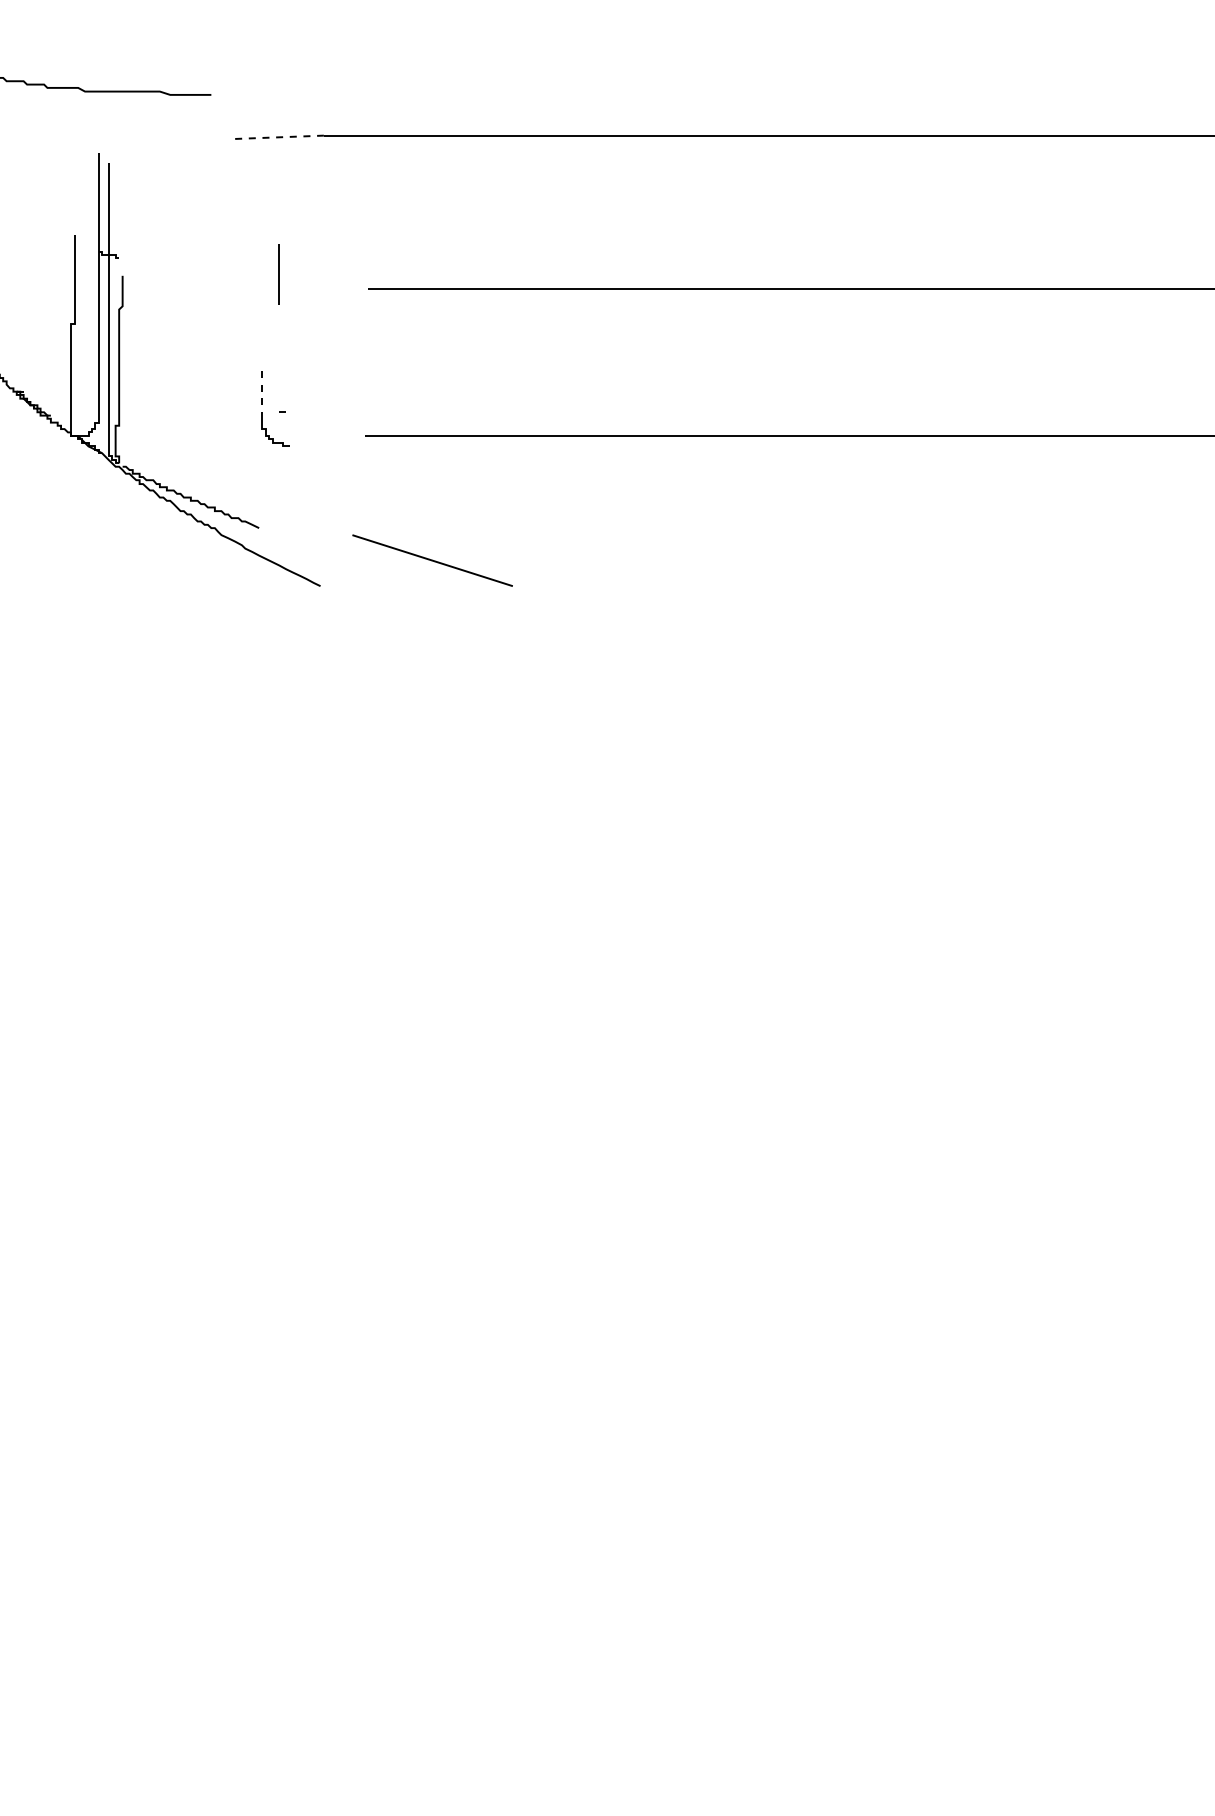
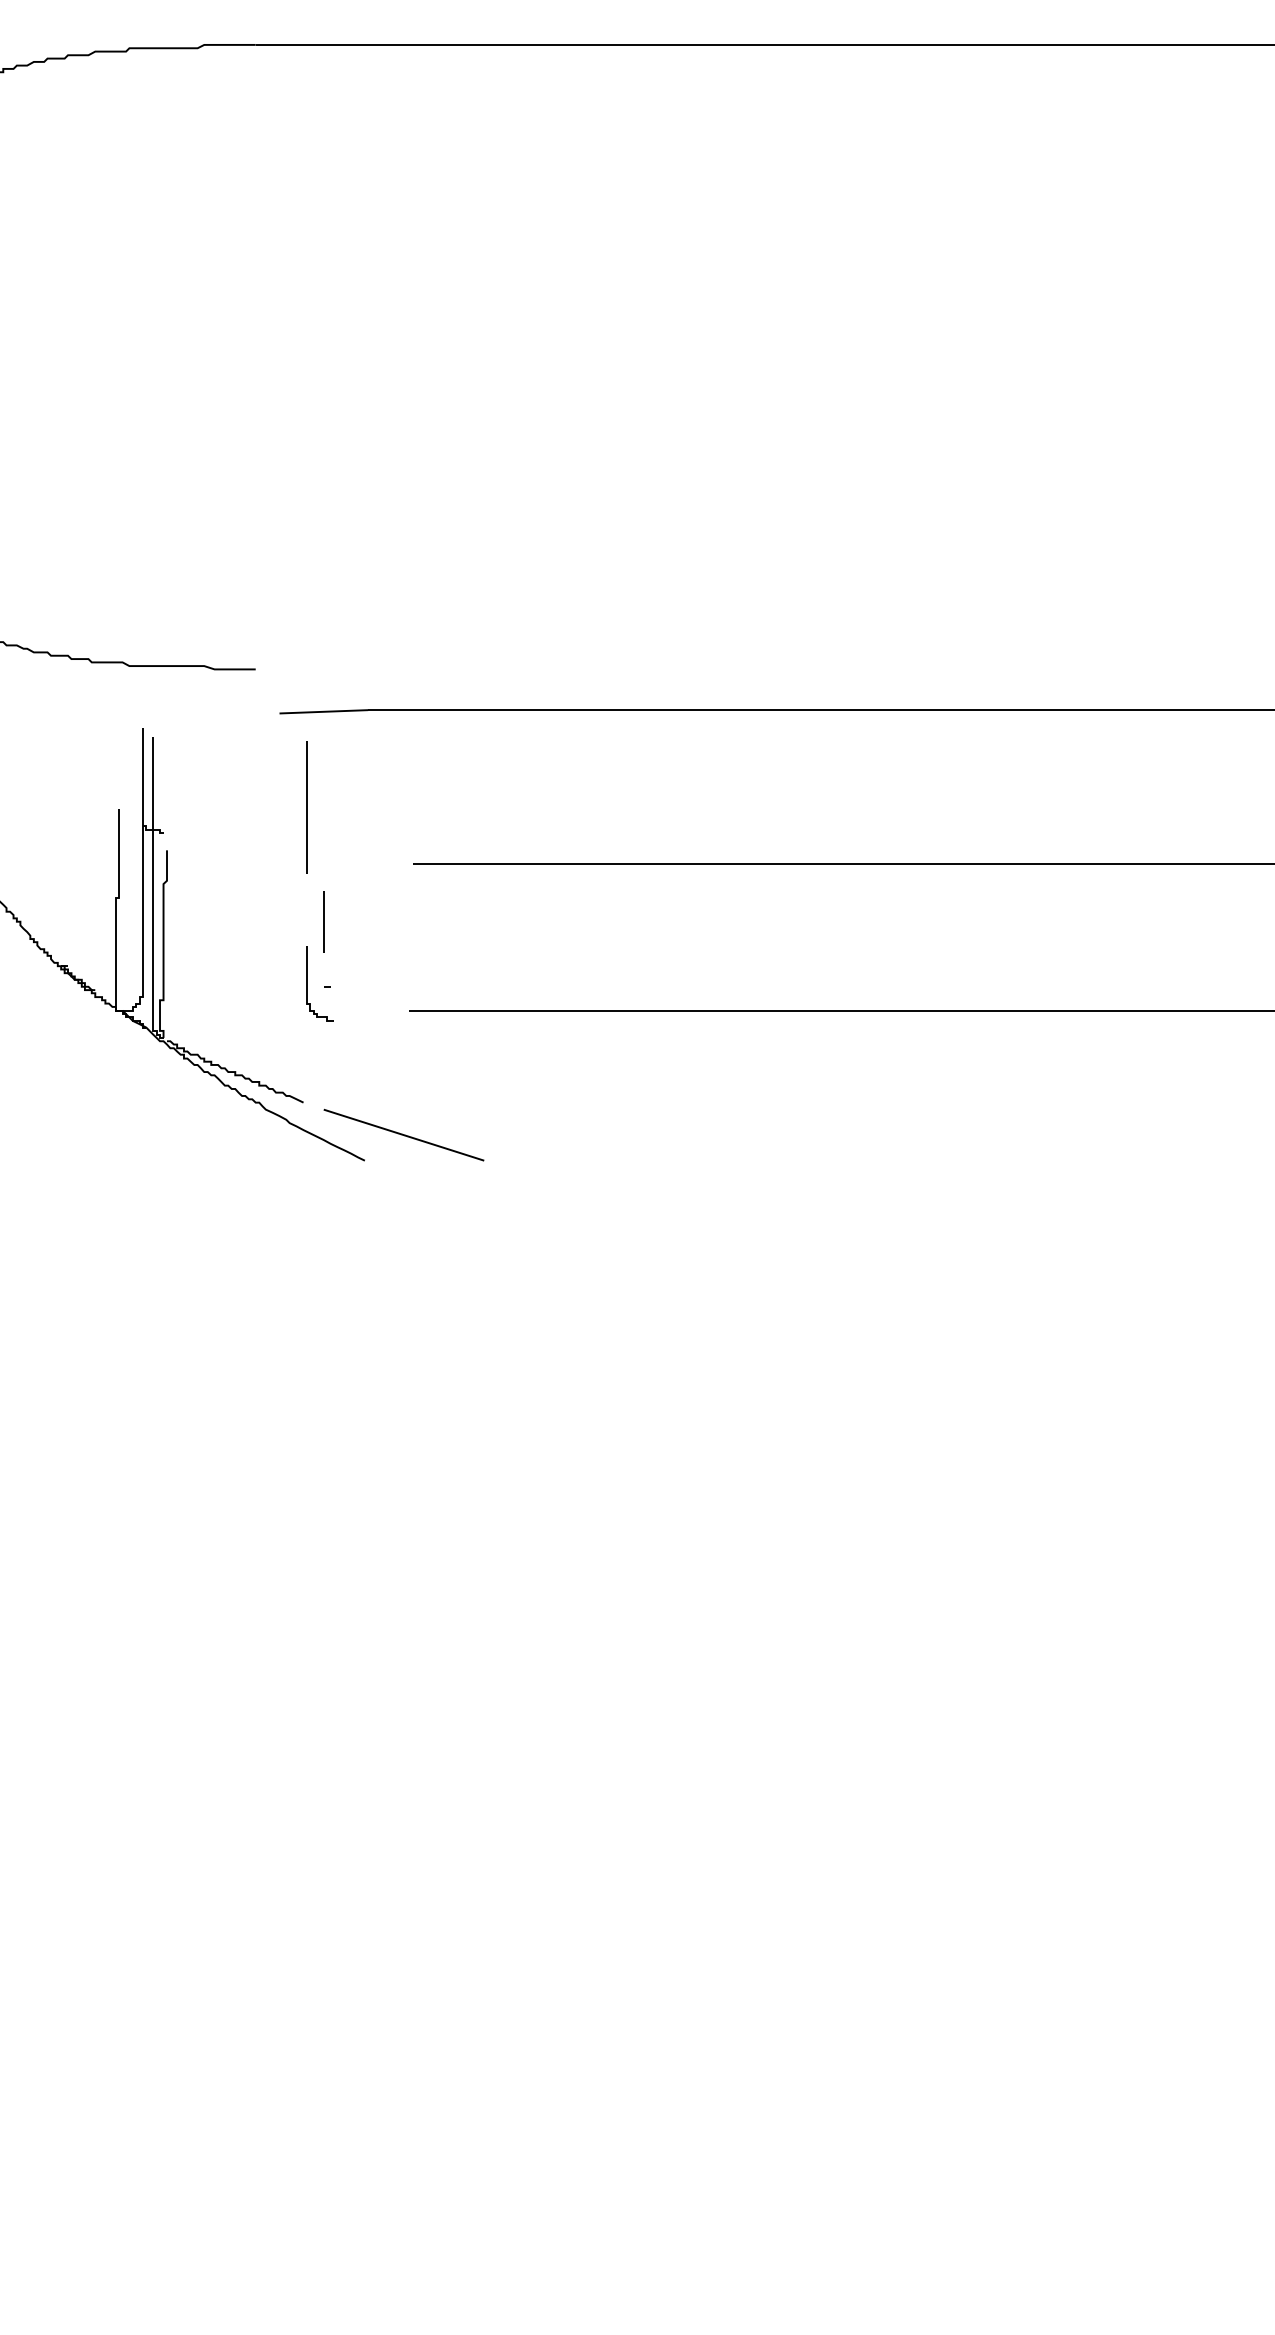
line: (280, 137) -> (324, 711), dashed -> solid
line: (262, 233) -> (306, 807), added
line: (279, 274) -> (323, 921), moved
line: (262, 395) -> (306, 969), dashed -> solid
line: (432, 560) -> (403, 1134), moved

